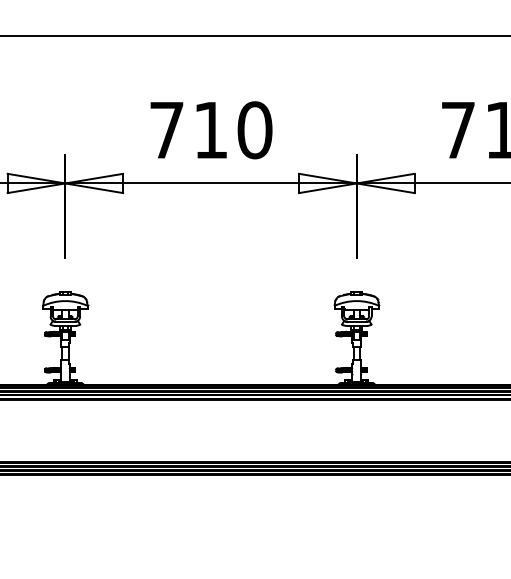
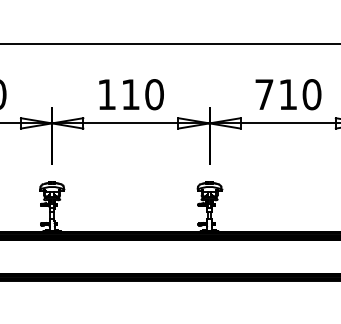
text: (166, 129) -> (106, 94), 710 -> 110

